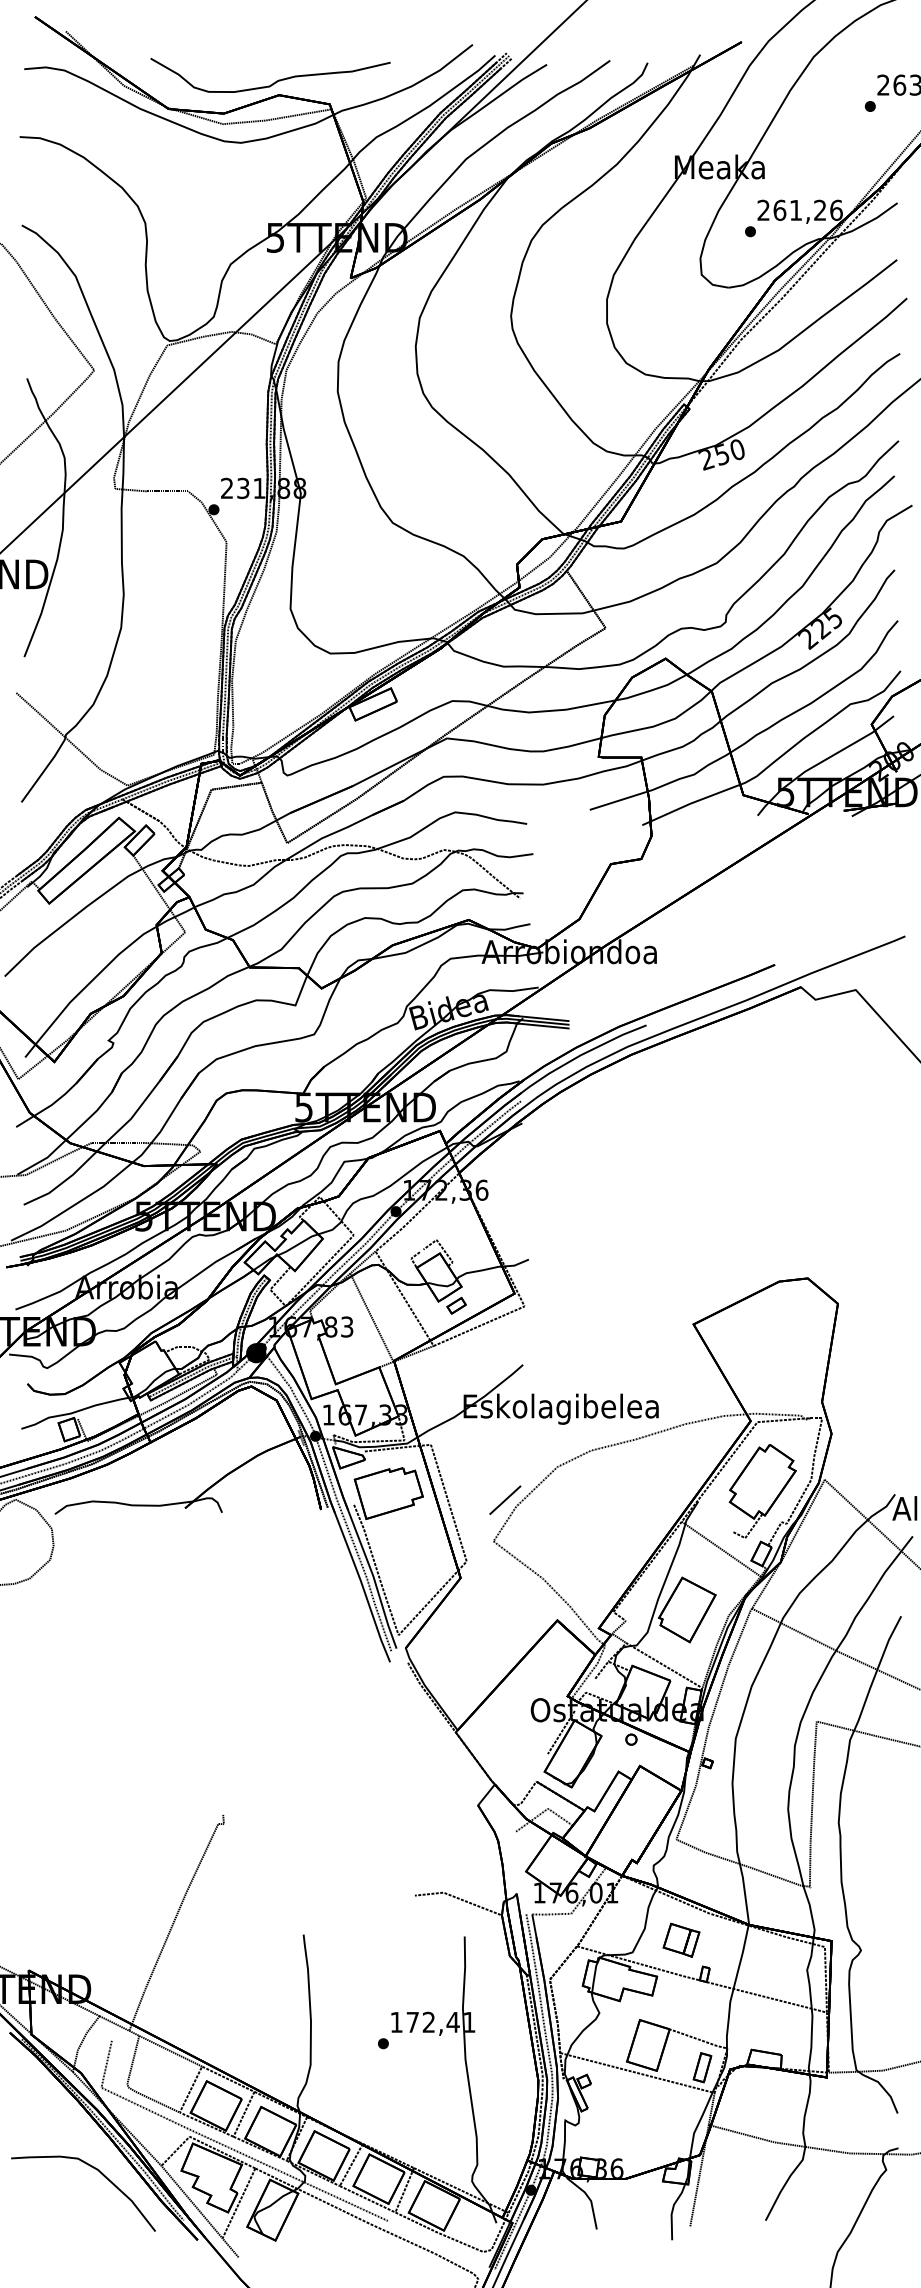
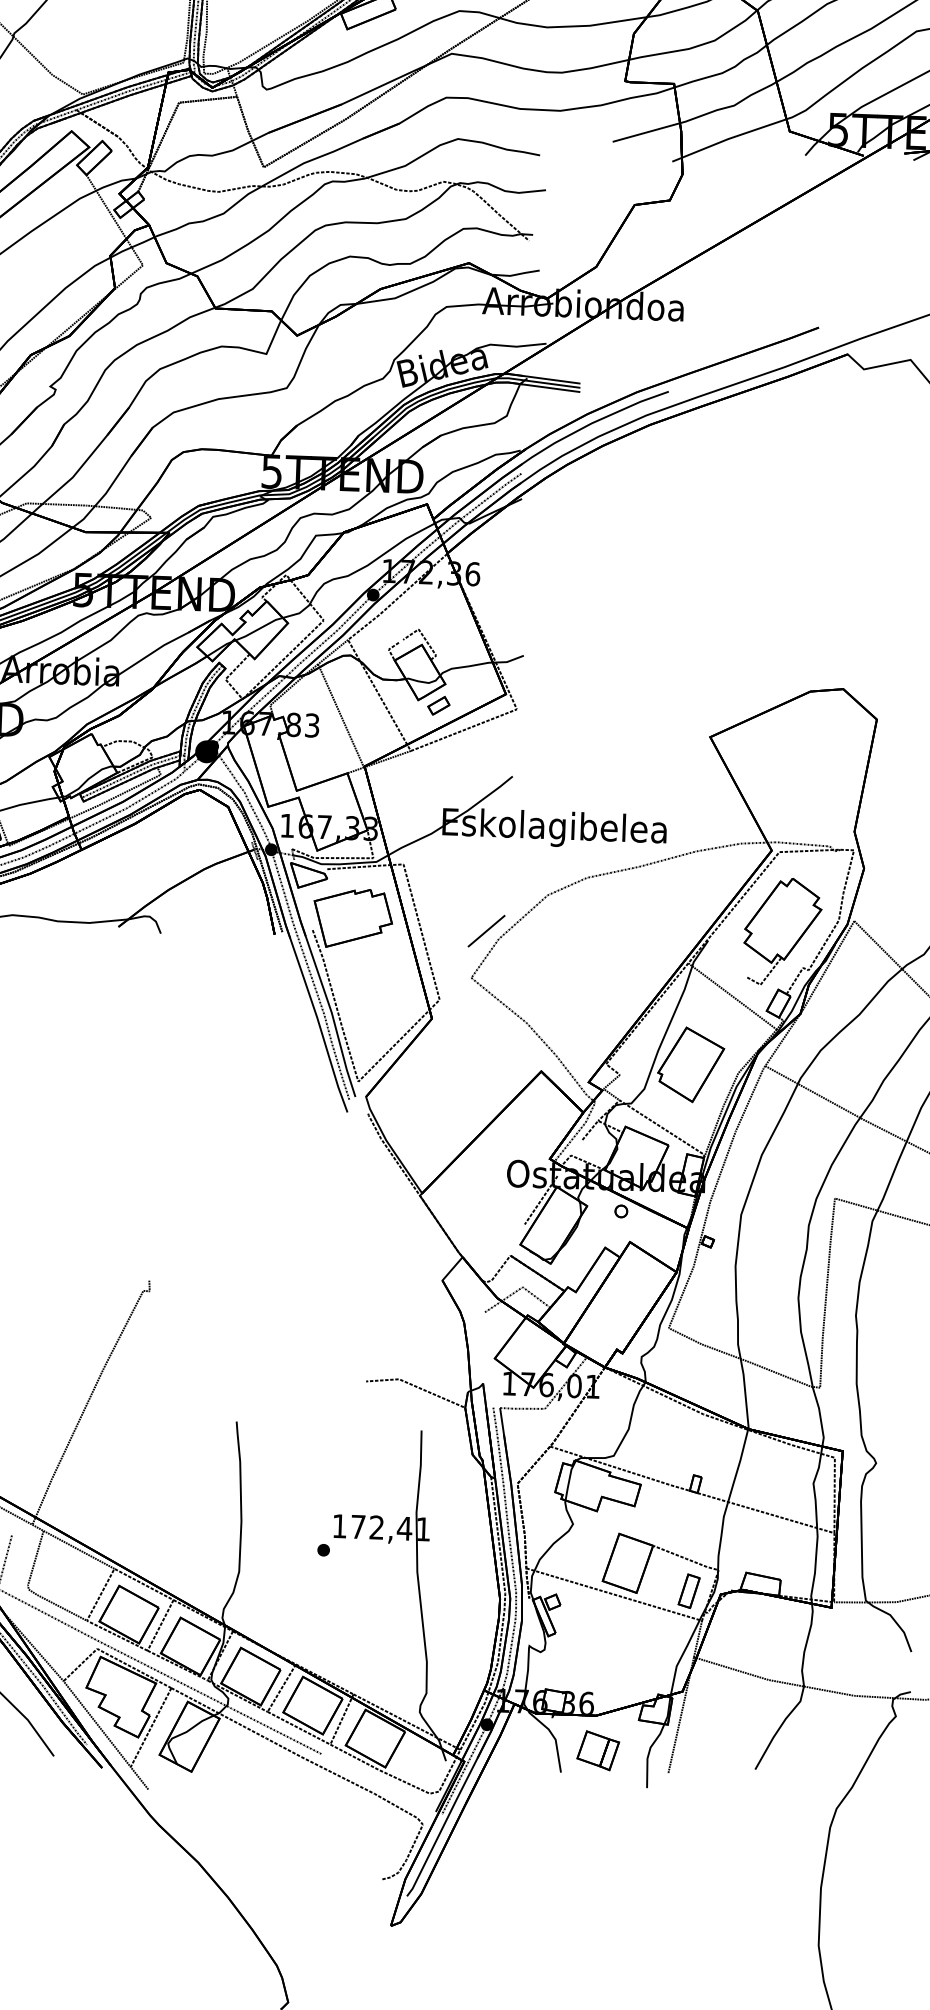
part: (681, 1939) -> (598, 1749), moved

